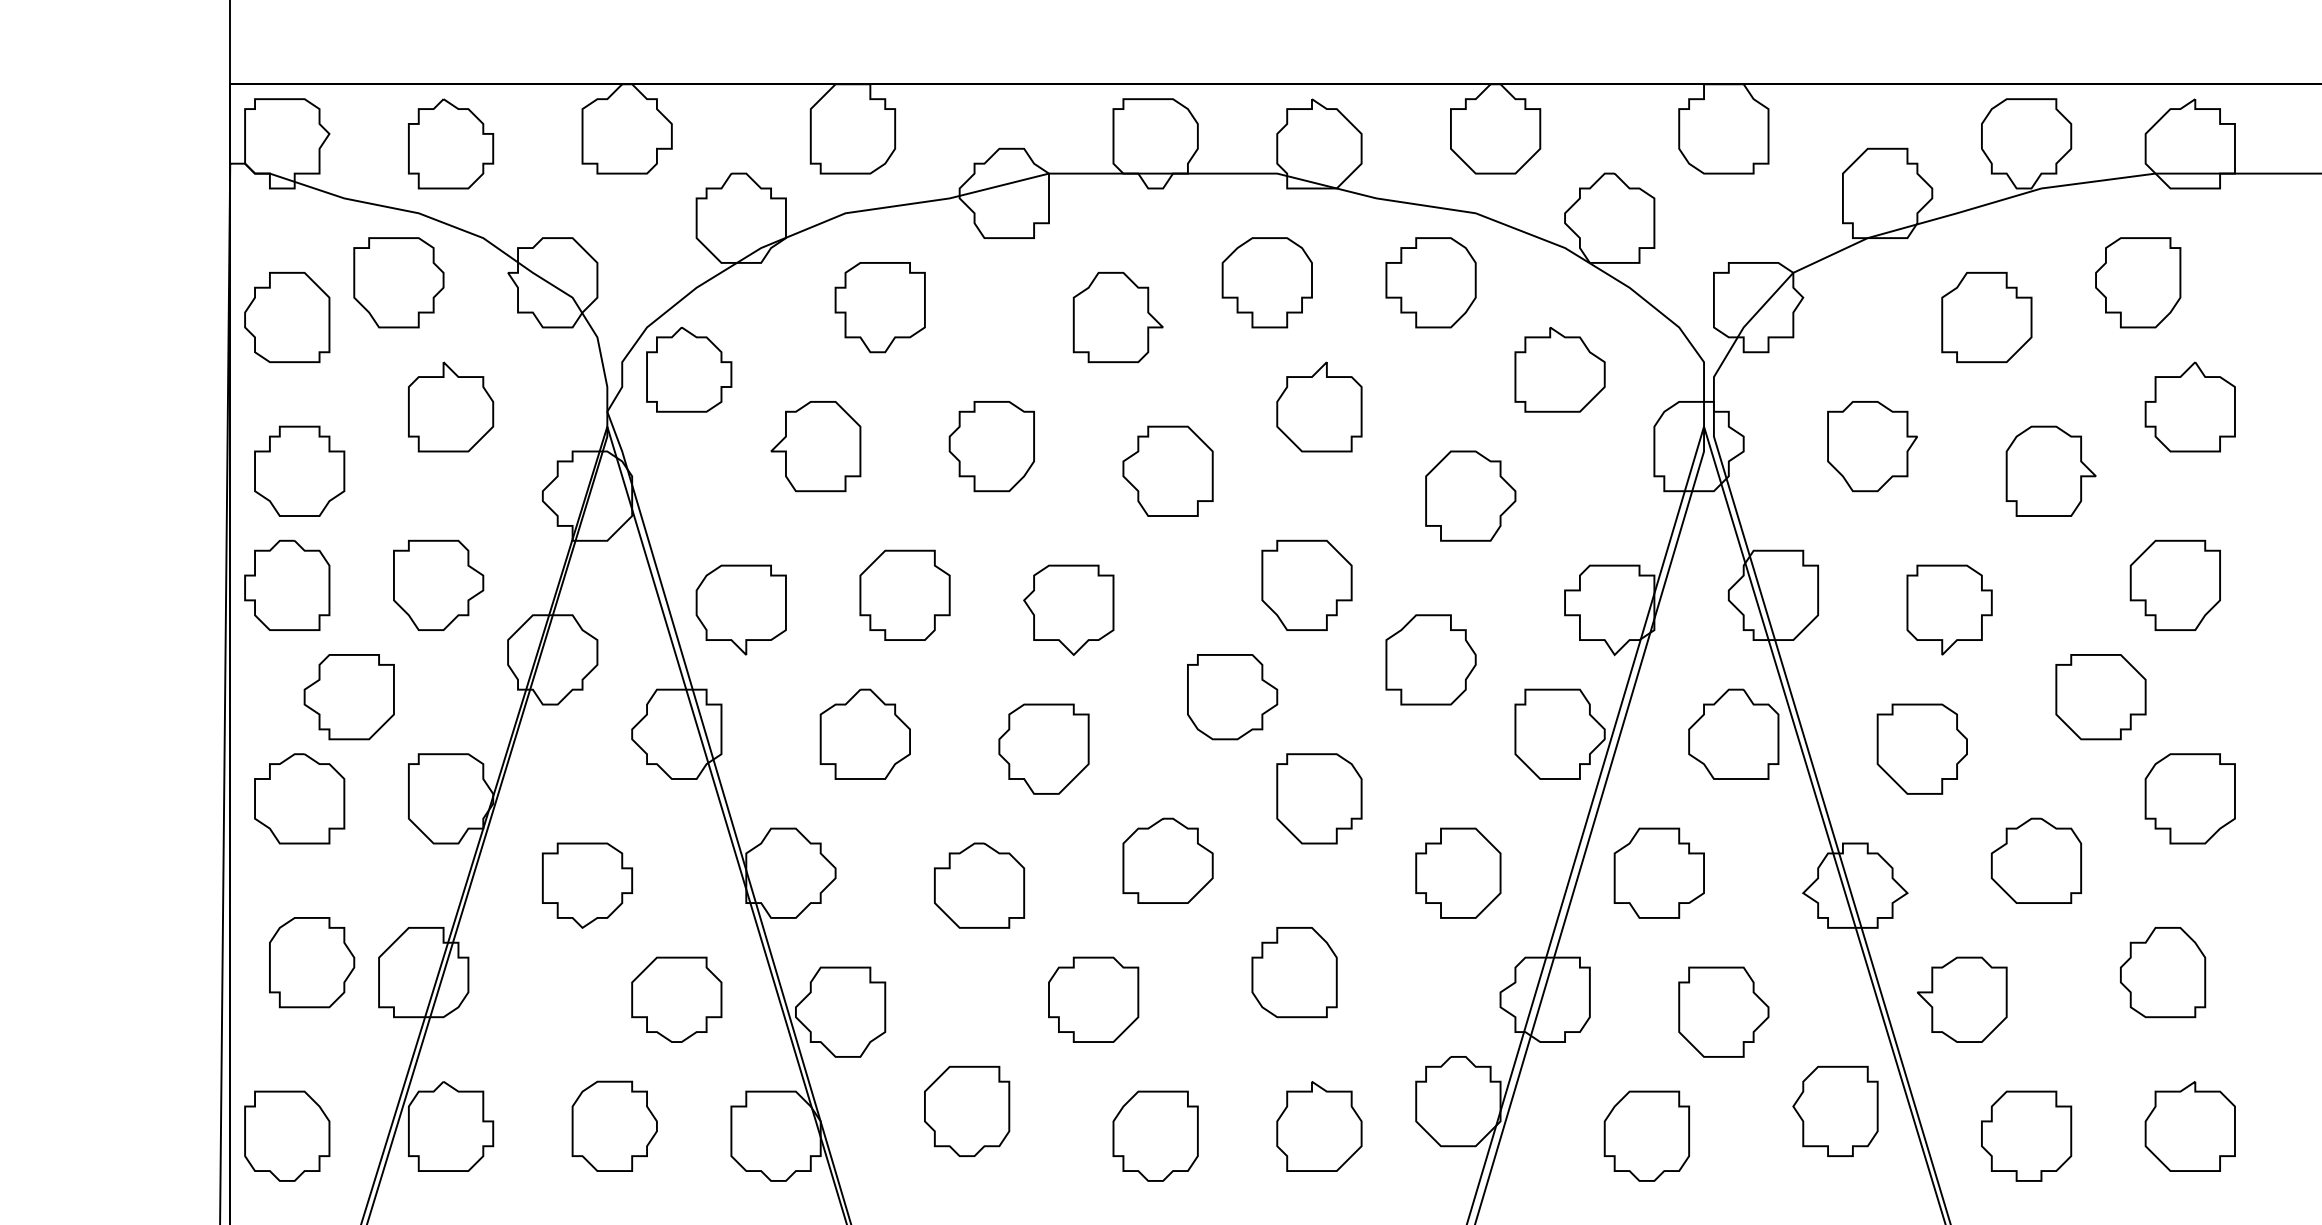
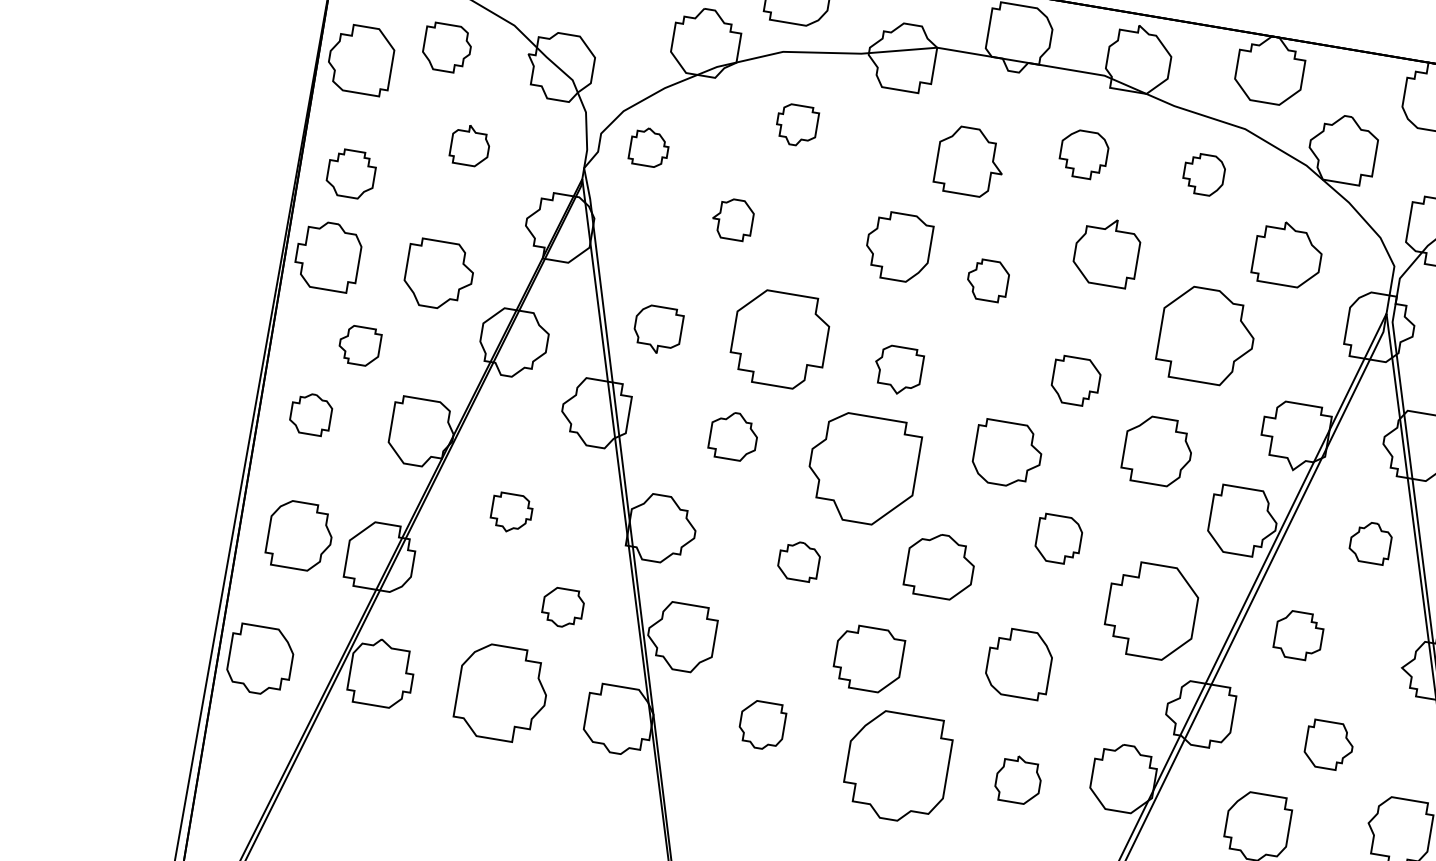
part: (398, 282) -> (446, 47), size x0.7
part: (1266, 282) -> (1083, 154), size x0.7
part: (1430, 282) -> (1203, 174), size x0.6
part: (879, 307) -> (796, 125), size x0.6
part: (689, 369) -> (649, 147), size x0.6
part: (451, 406) -> (470, 145), size x0.6
part: (815, 446) -> (732, 219), size x0.6
part: (991, 446) -> (898, 246), moved
part: (299, 470) -> (351, 173), size x0.7
part: (1167, 470) -> (987, 279), size x0.6
part: (1470, 495) -> (1206, 335), size x1.4
part: (1306, 584) -> (1075, 380), size x0.7
part: (904, 594) -> (779, 338), size x1.4
part: (740, 609) -> (657, 329), size x0.7
part: (1068, 609) -> (898, 369), size x0.7
part: (348, 697) -> (359, 345), size x0.6
part: (864, 733) -> (733, 435), size x0.7
part: (1733, 733) -> (1370, 542), size x0.6
part: (1043, 748) -> (862, 468), size x1.6
part: (299, 798) -> (310, 413), size x0.6
part: (1319, 798) -> (1058, 539), size x0.7
part: (1458, 872) -> (1151, 610), size x1.4
part: (1658, 872) -> (1298, 635), size x0.7
part: (587, 885) -> (511, 513), size x0.6
part: (979, 885) -> (798, 561), size x0.6
part: (676, 999) -> (562, 607), size x0.6
part: (1723, 1011) -> (1329, 744), size x0.7
part: (967, 1110) -> (762, 724), size x0.7
part: (614, 1125) -> (501, 692), size x1.4
part: (1319, 1126) -> (1018, 779), size x0.7
part: (1155, 1135) -> (897, 766), size x1.6

